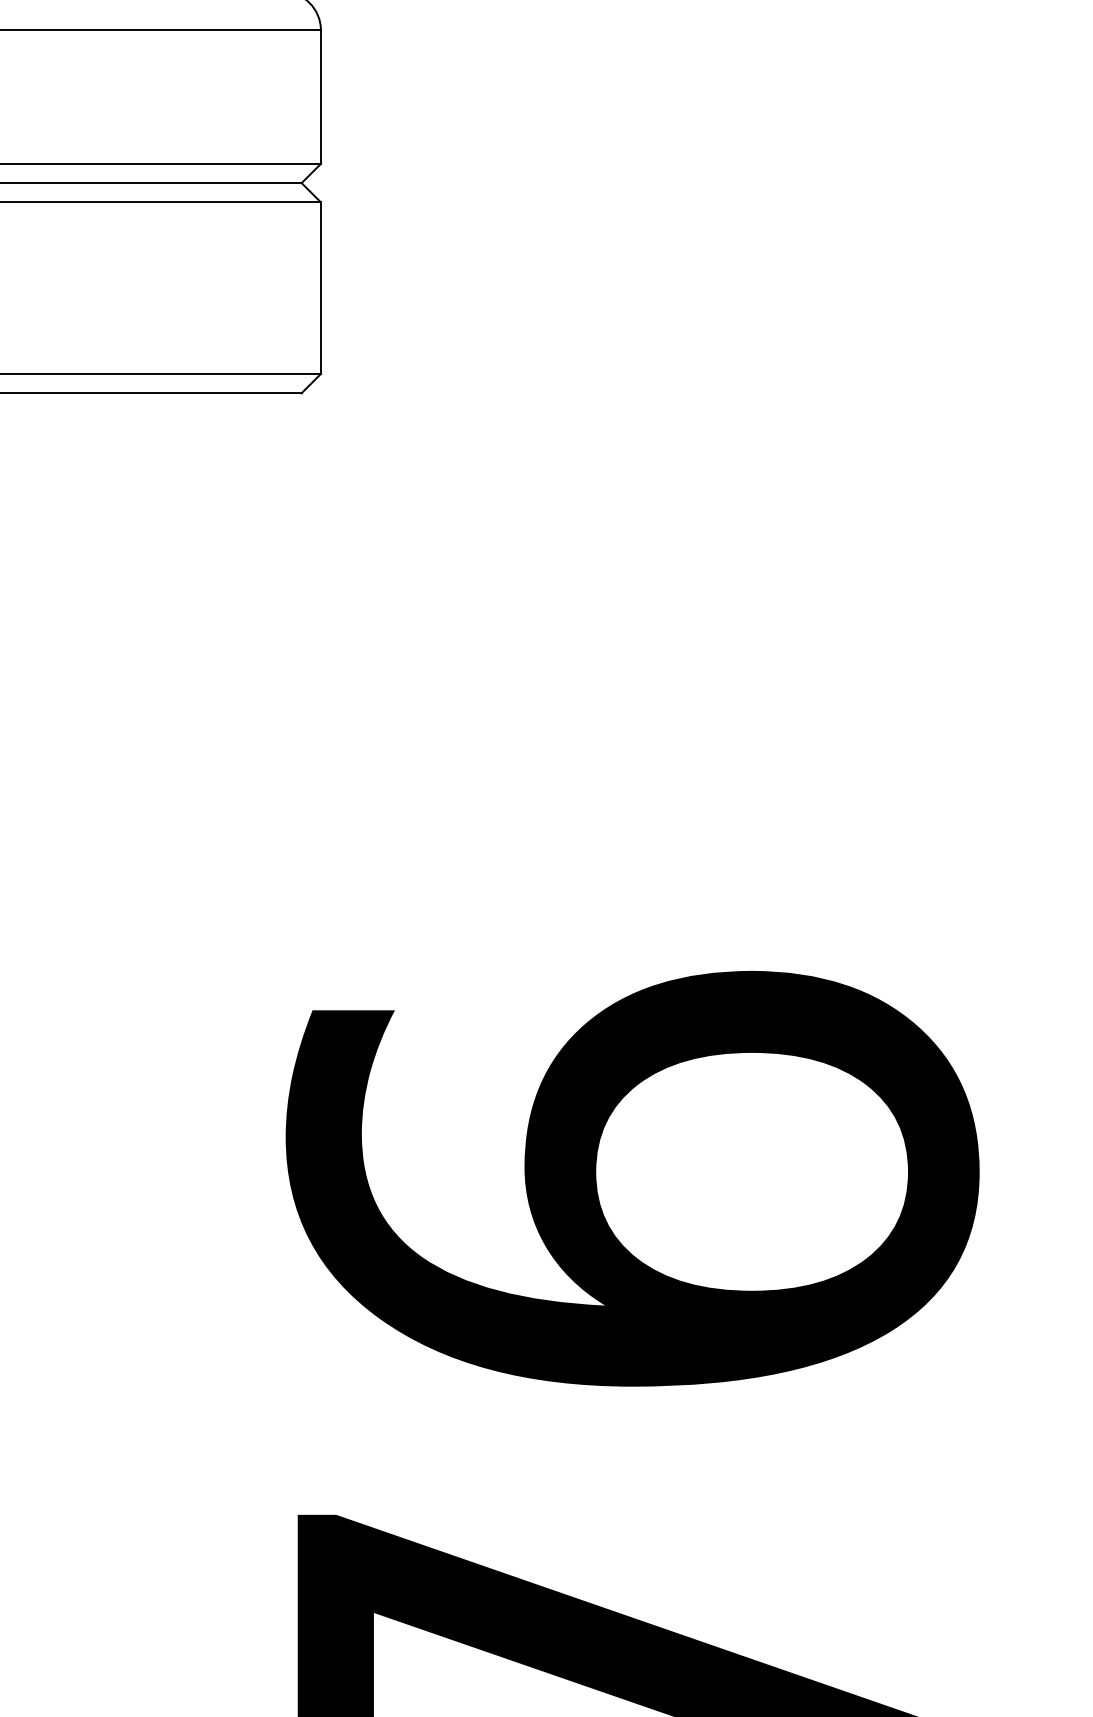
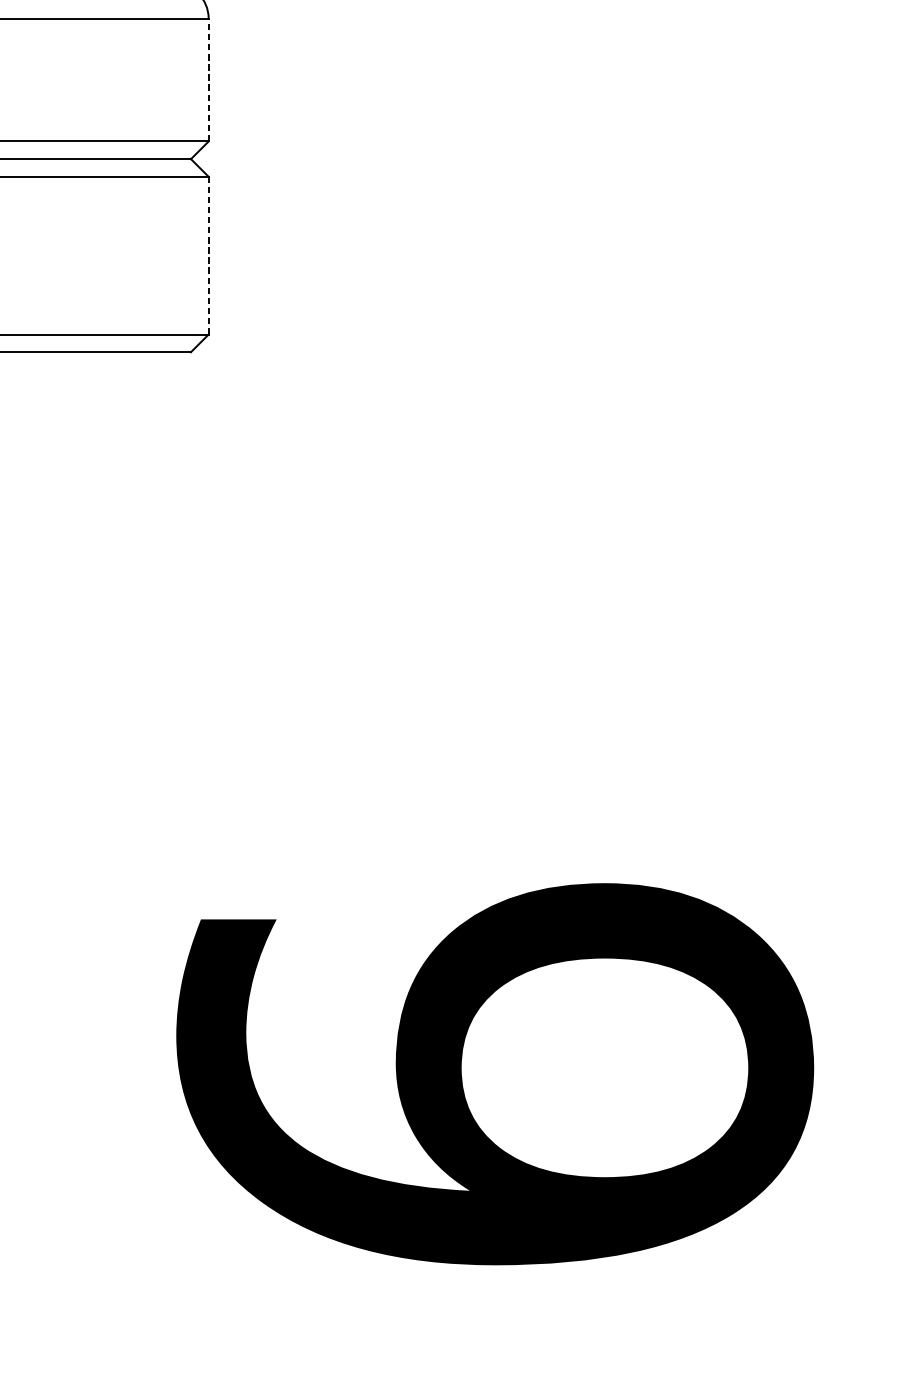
line: (320, 97) -> (208, 80), solid -> dashed
line: (320, 288) -> (208, 255), solid -> dashed

